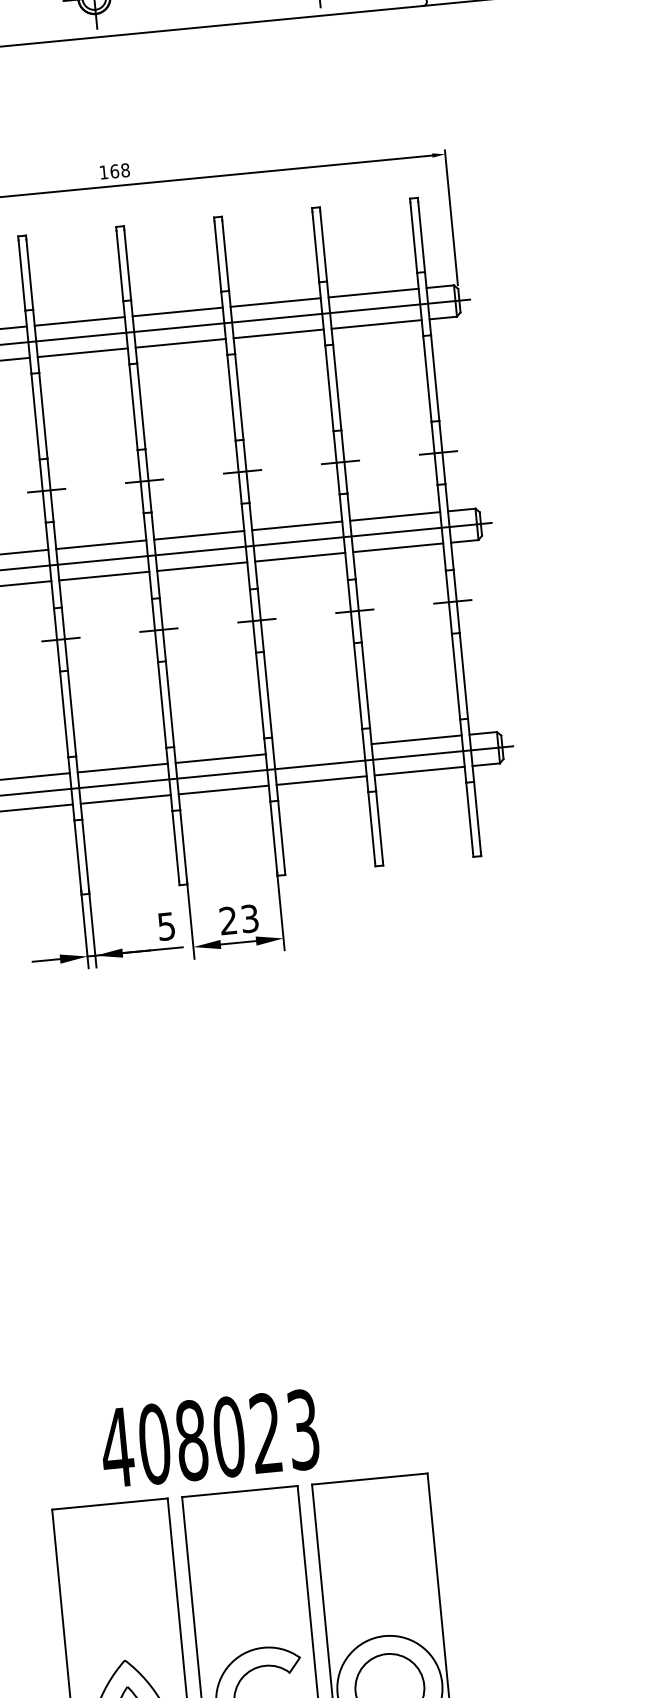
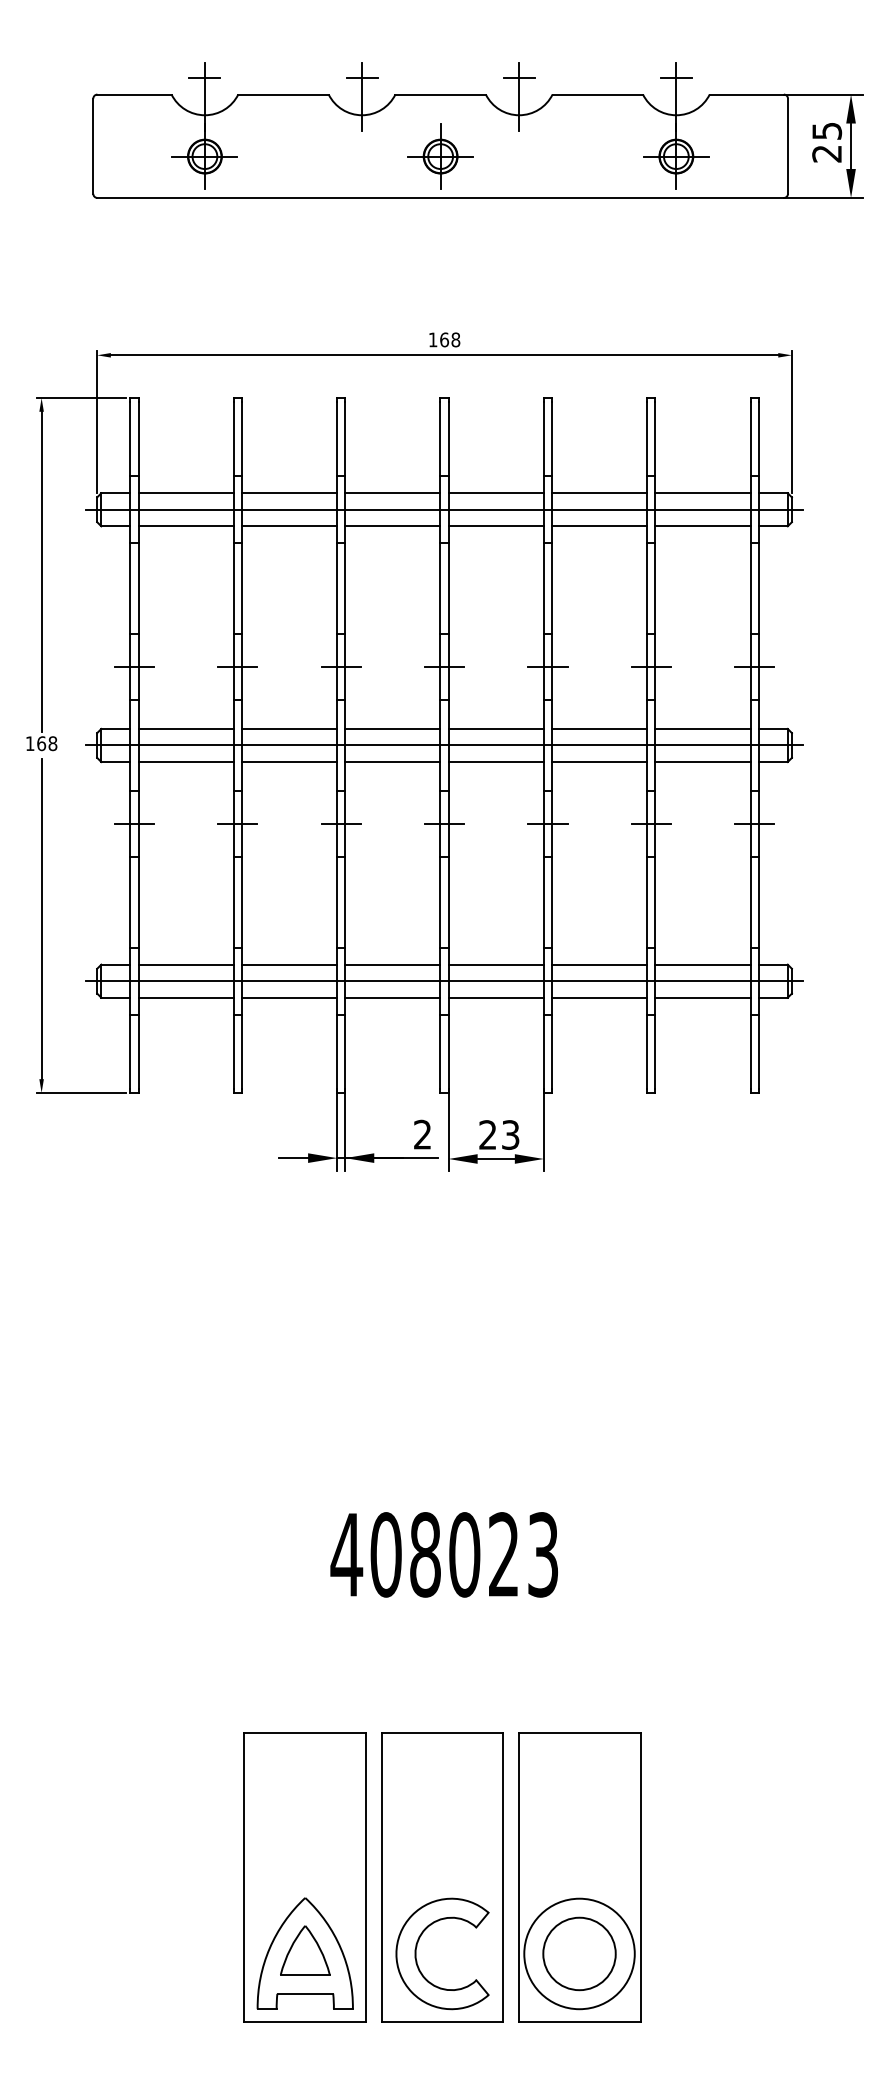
line: (318, 749) -> (599, 964), added
text: (166, 926) -> (422, 1134), 5 -> 2
text: (208, 1438) -> (443, 1554), moved

